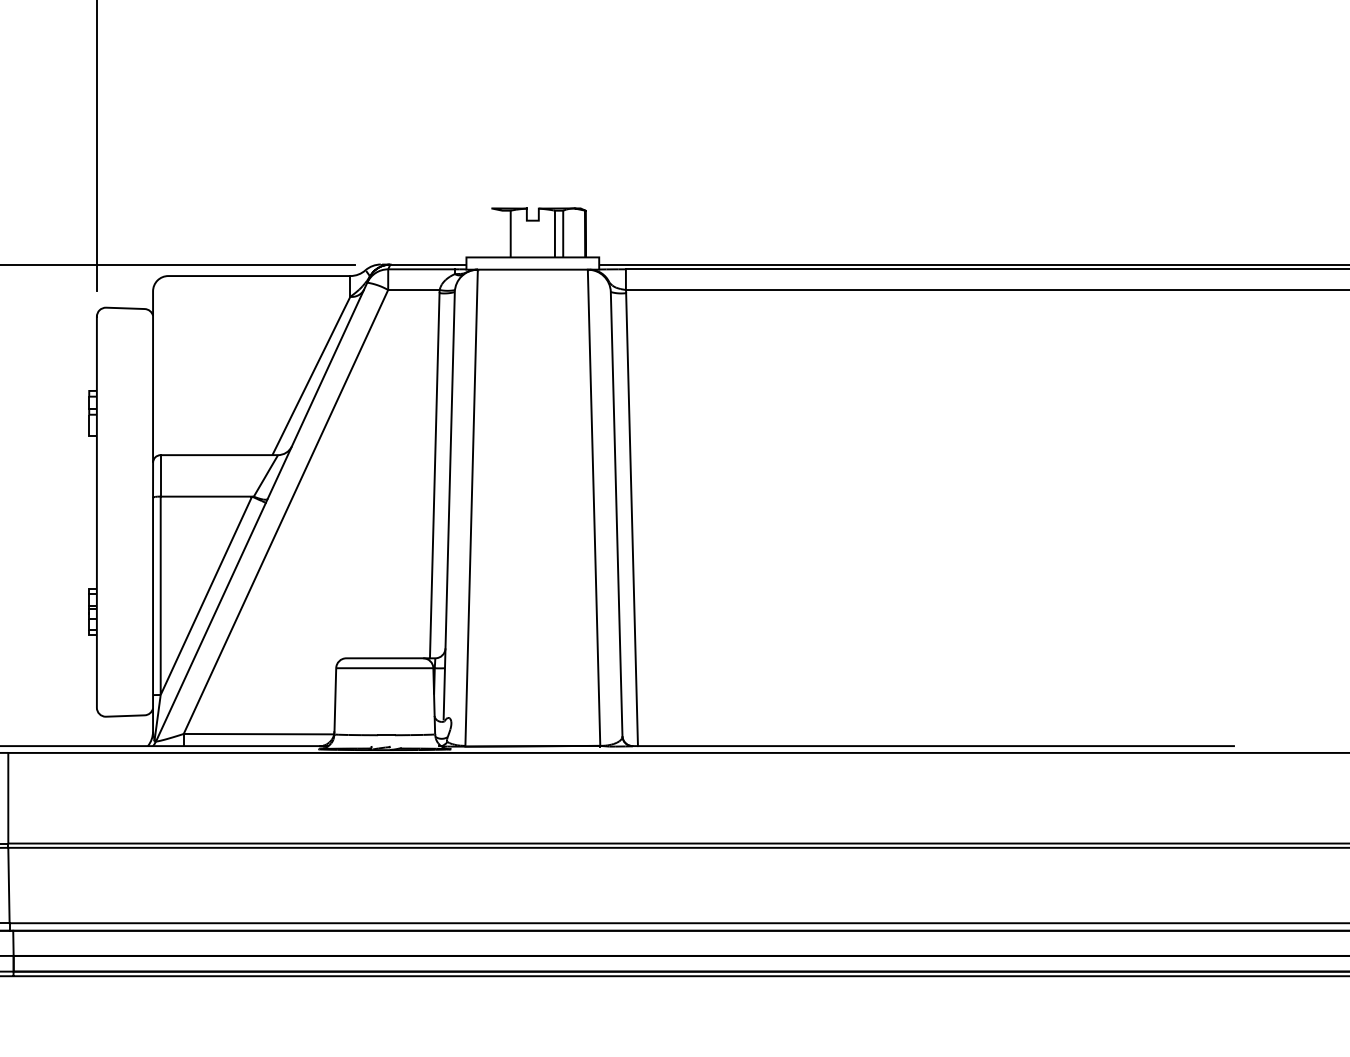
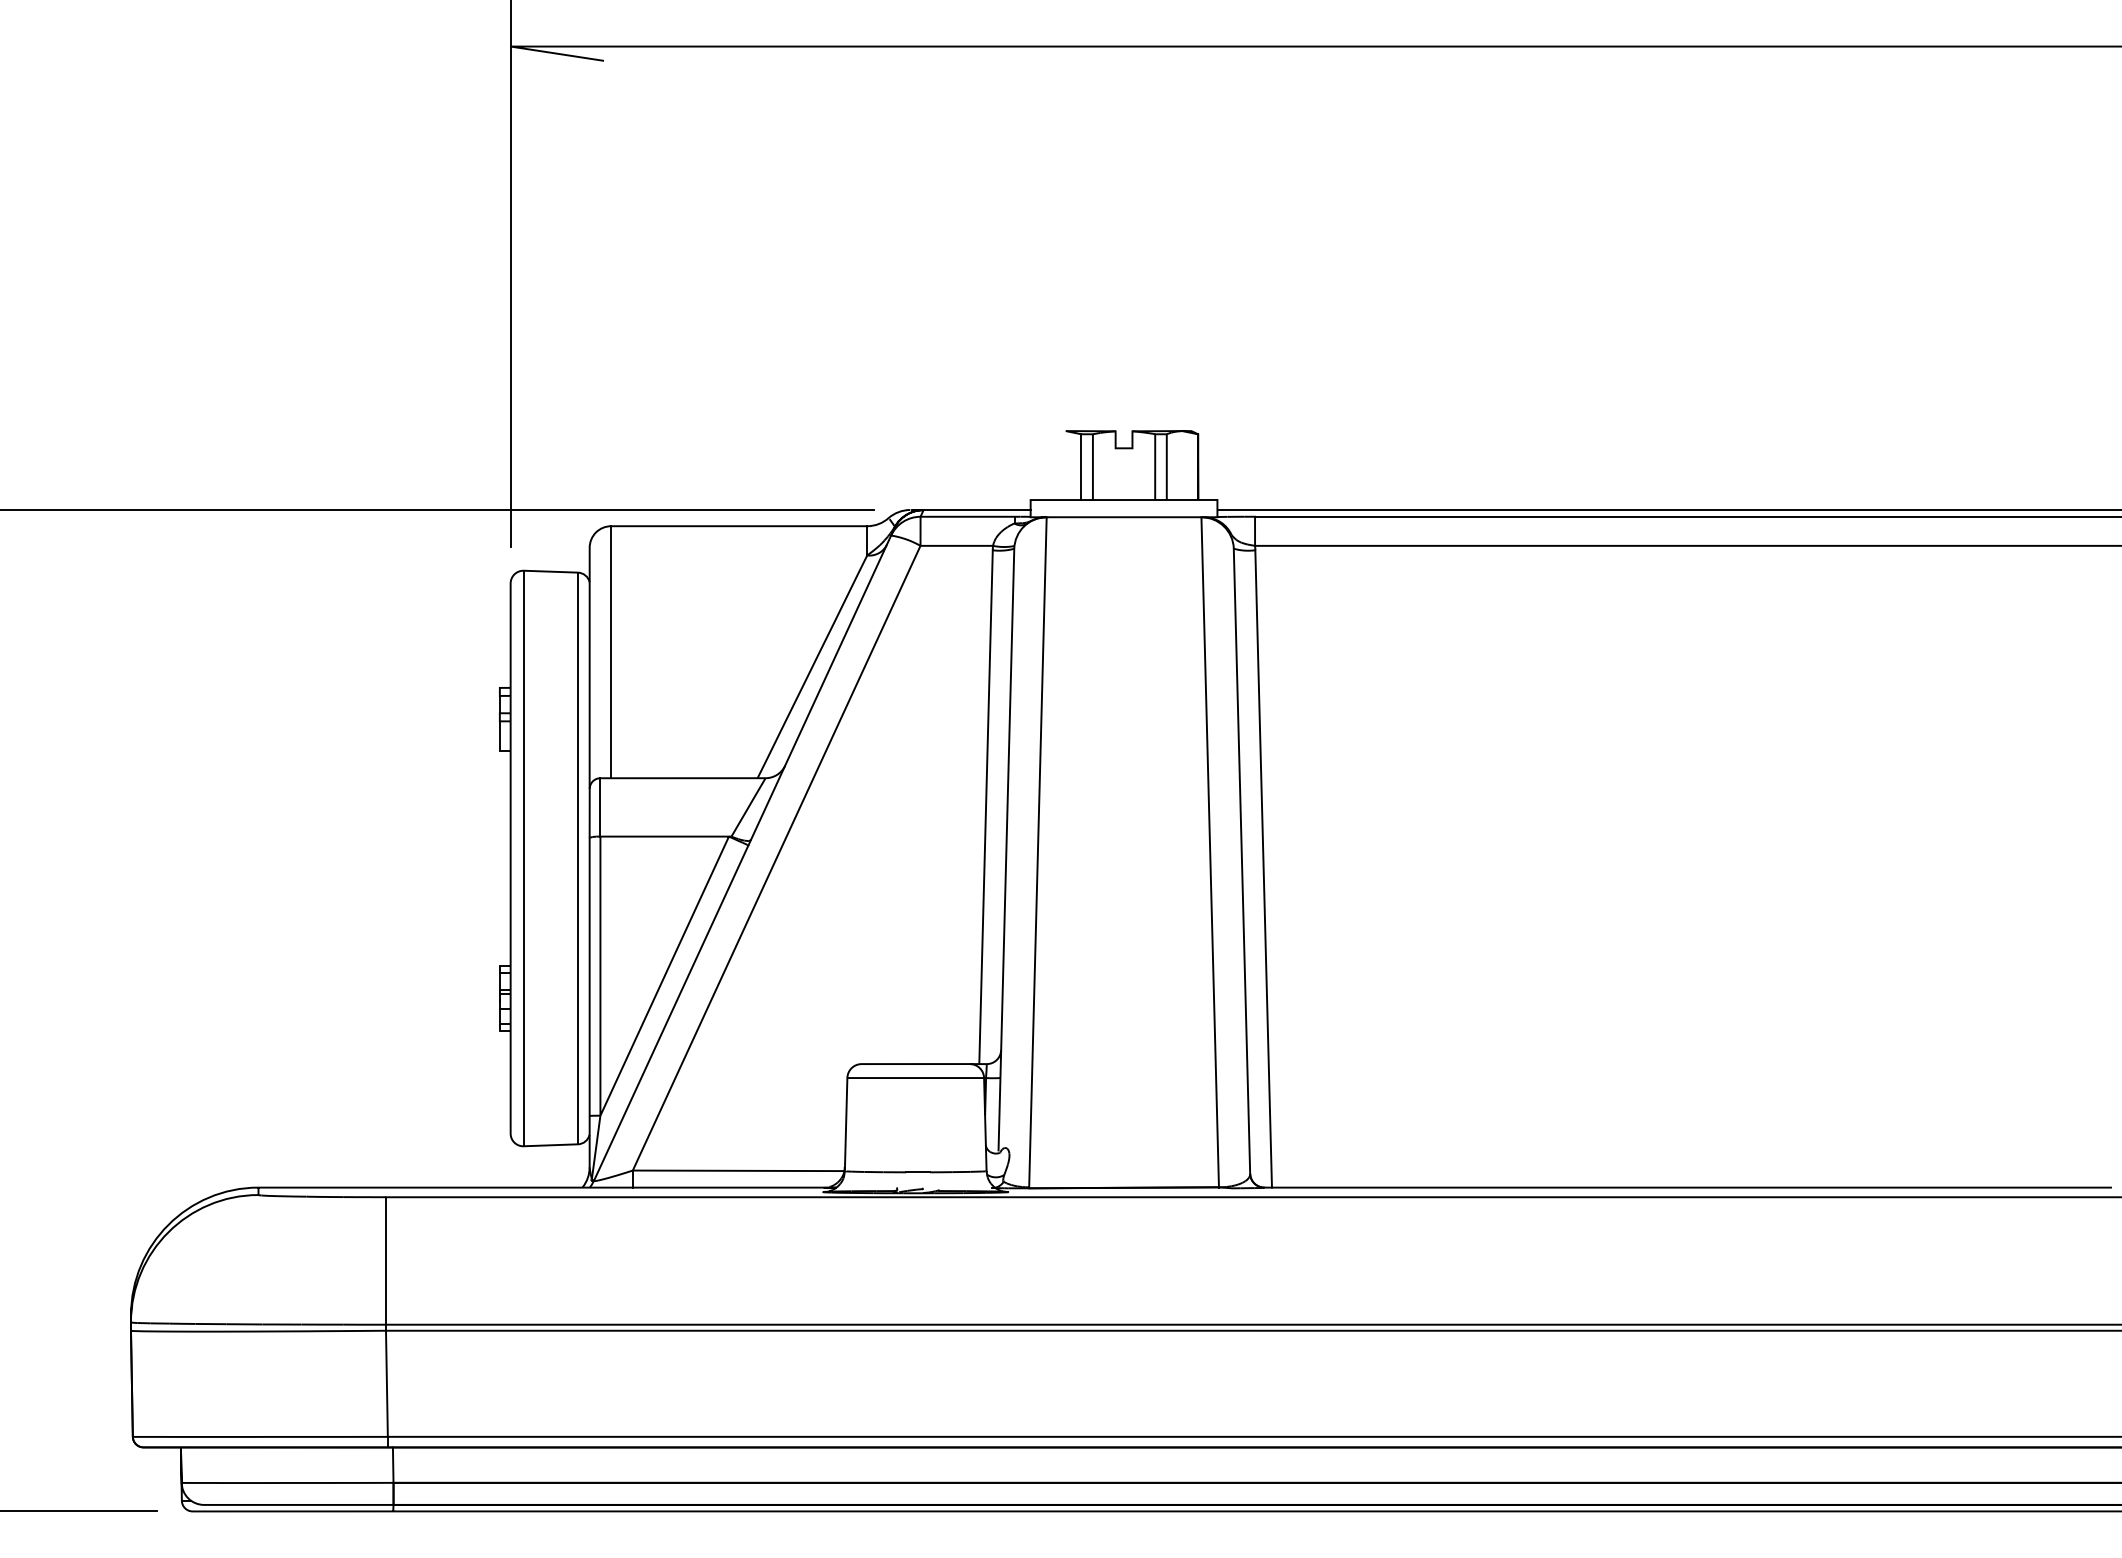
line: (502, 234) -> (1081, 467), added
line: (168, 365) -> (611, 652), added
line: (106, 512) -> (523, 858), added
line: (144, 512) -> (577, 858), added

